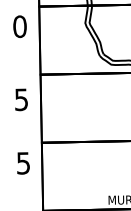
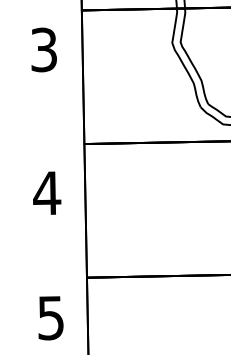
text: (19, 26) -> (43, 49), 0 -> 3
text: (21, 99) -> (47, 192), 5 -> 4

